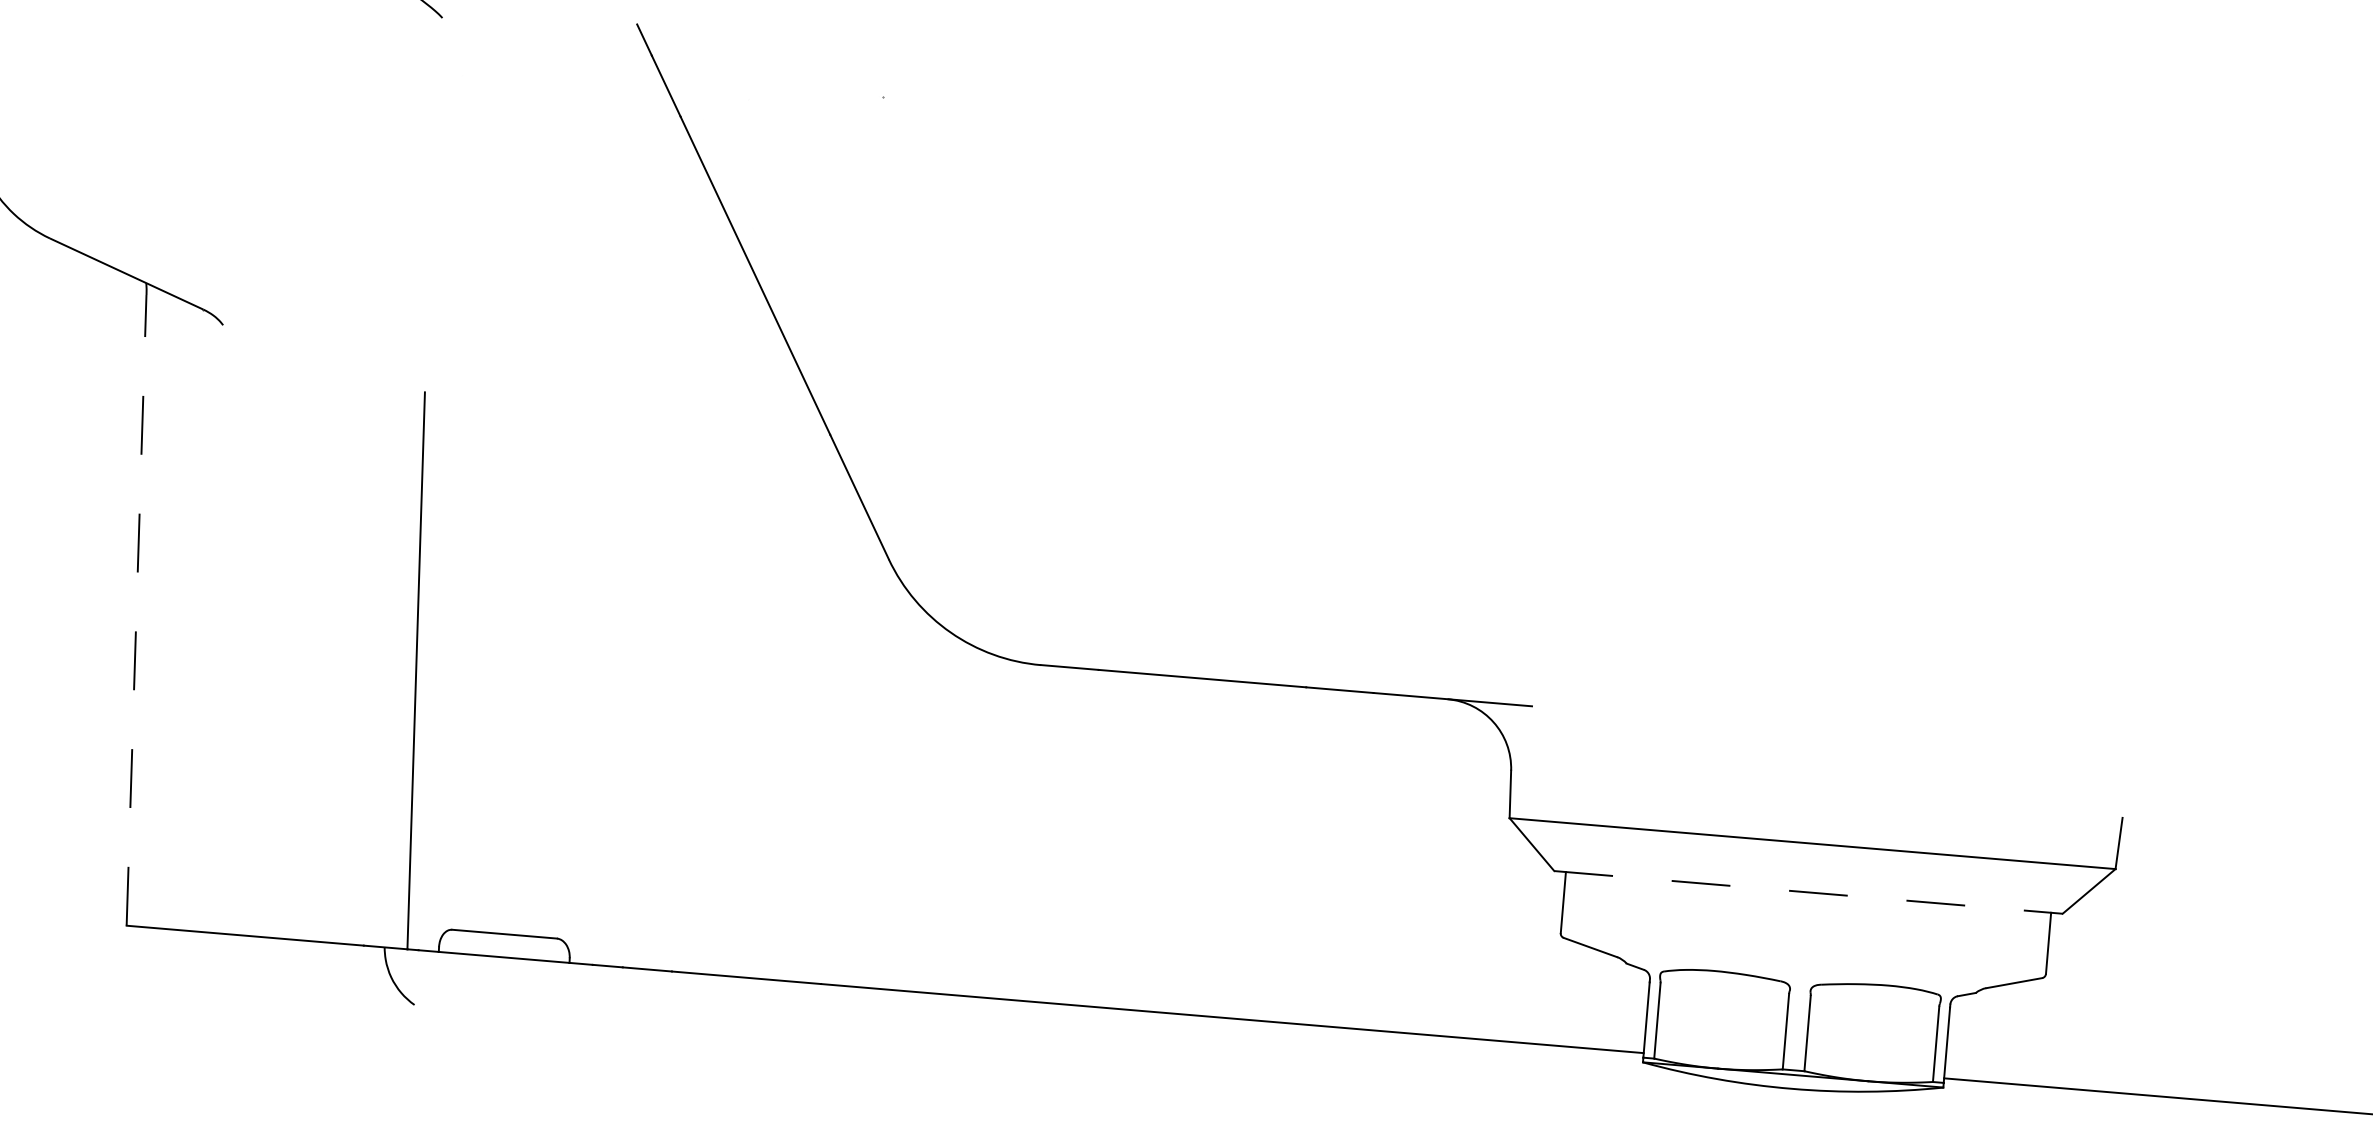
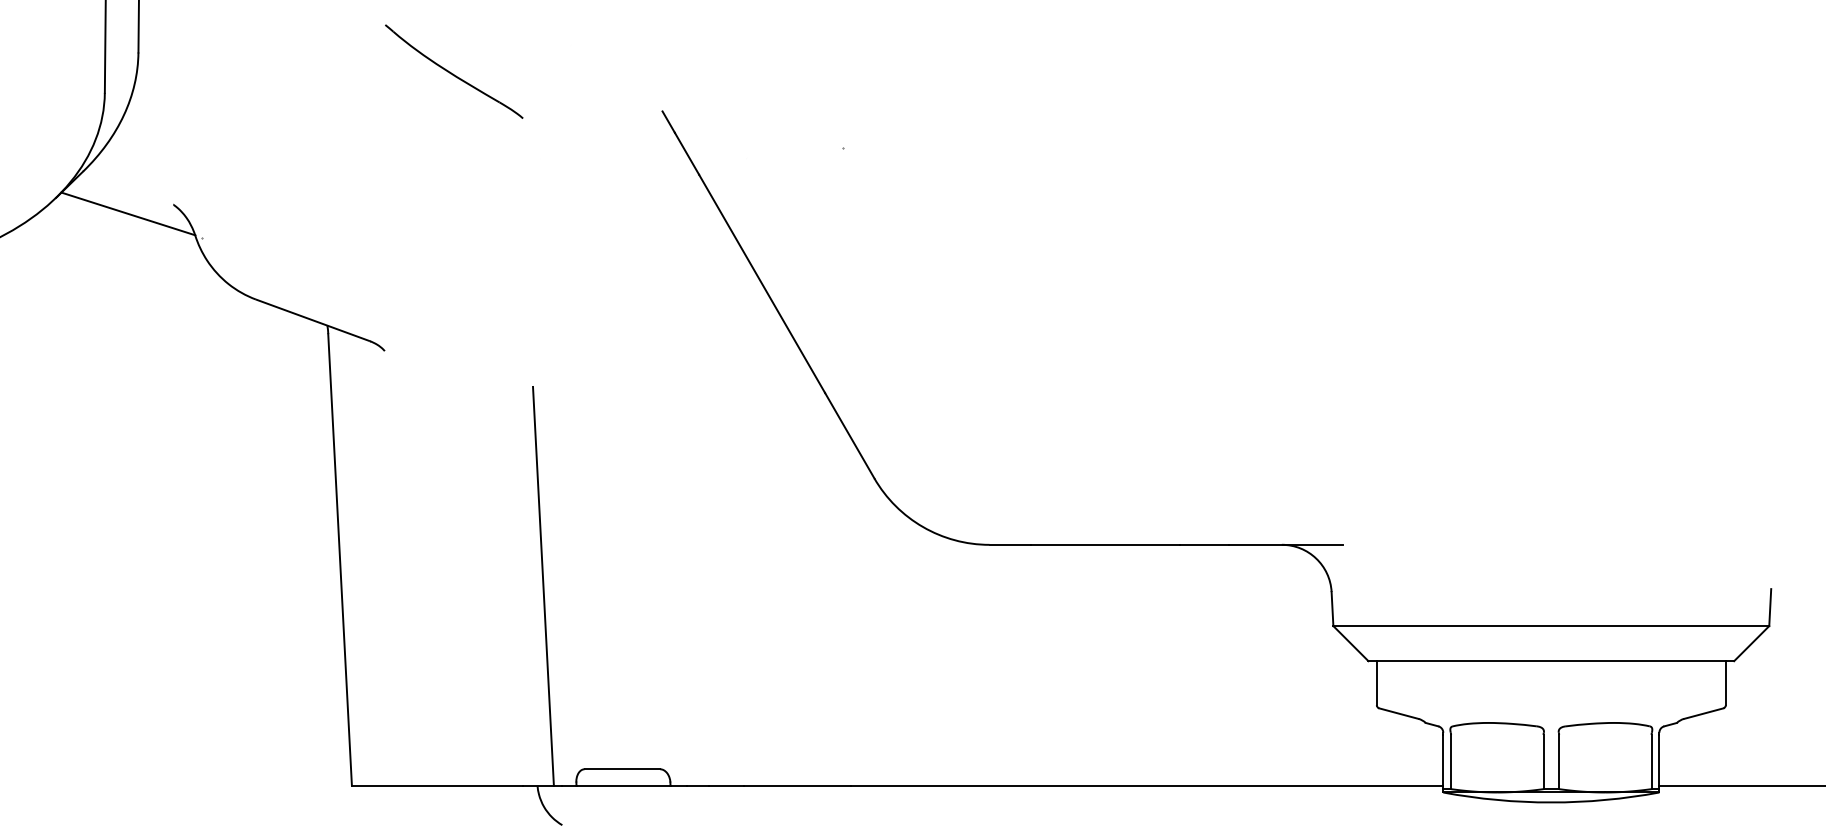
line: (137, 609) -> (340, 559), dashed -> solid
line: (1808, 892) -> (1551, 661), dashed -> solid

